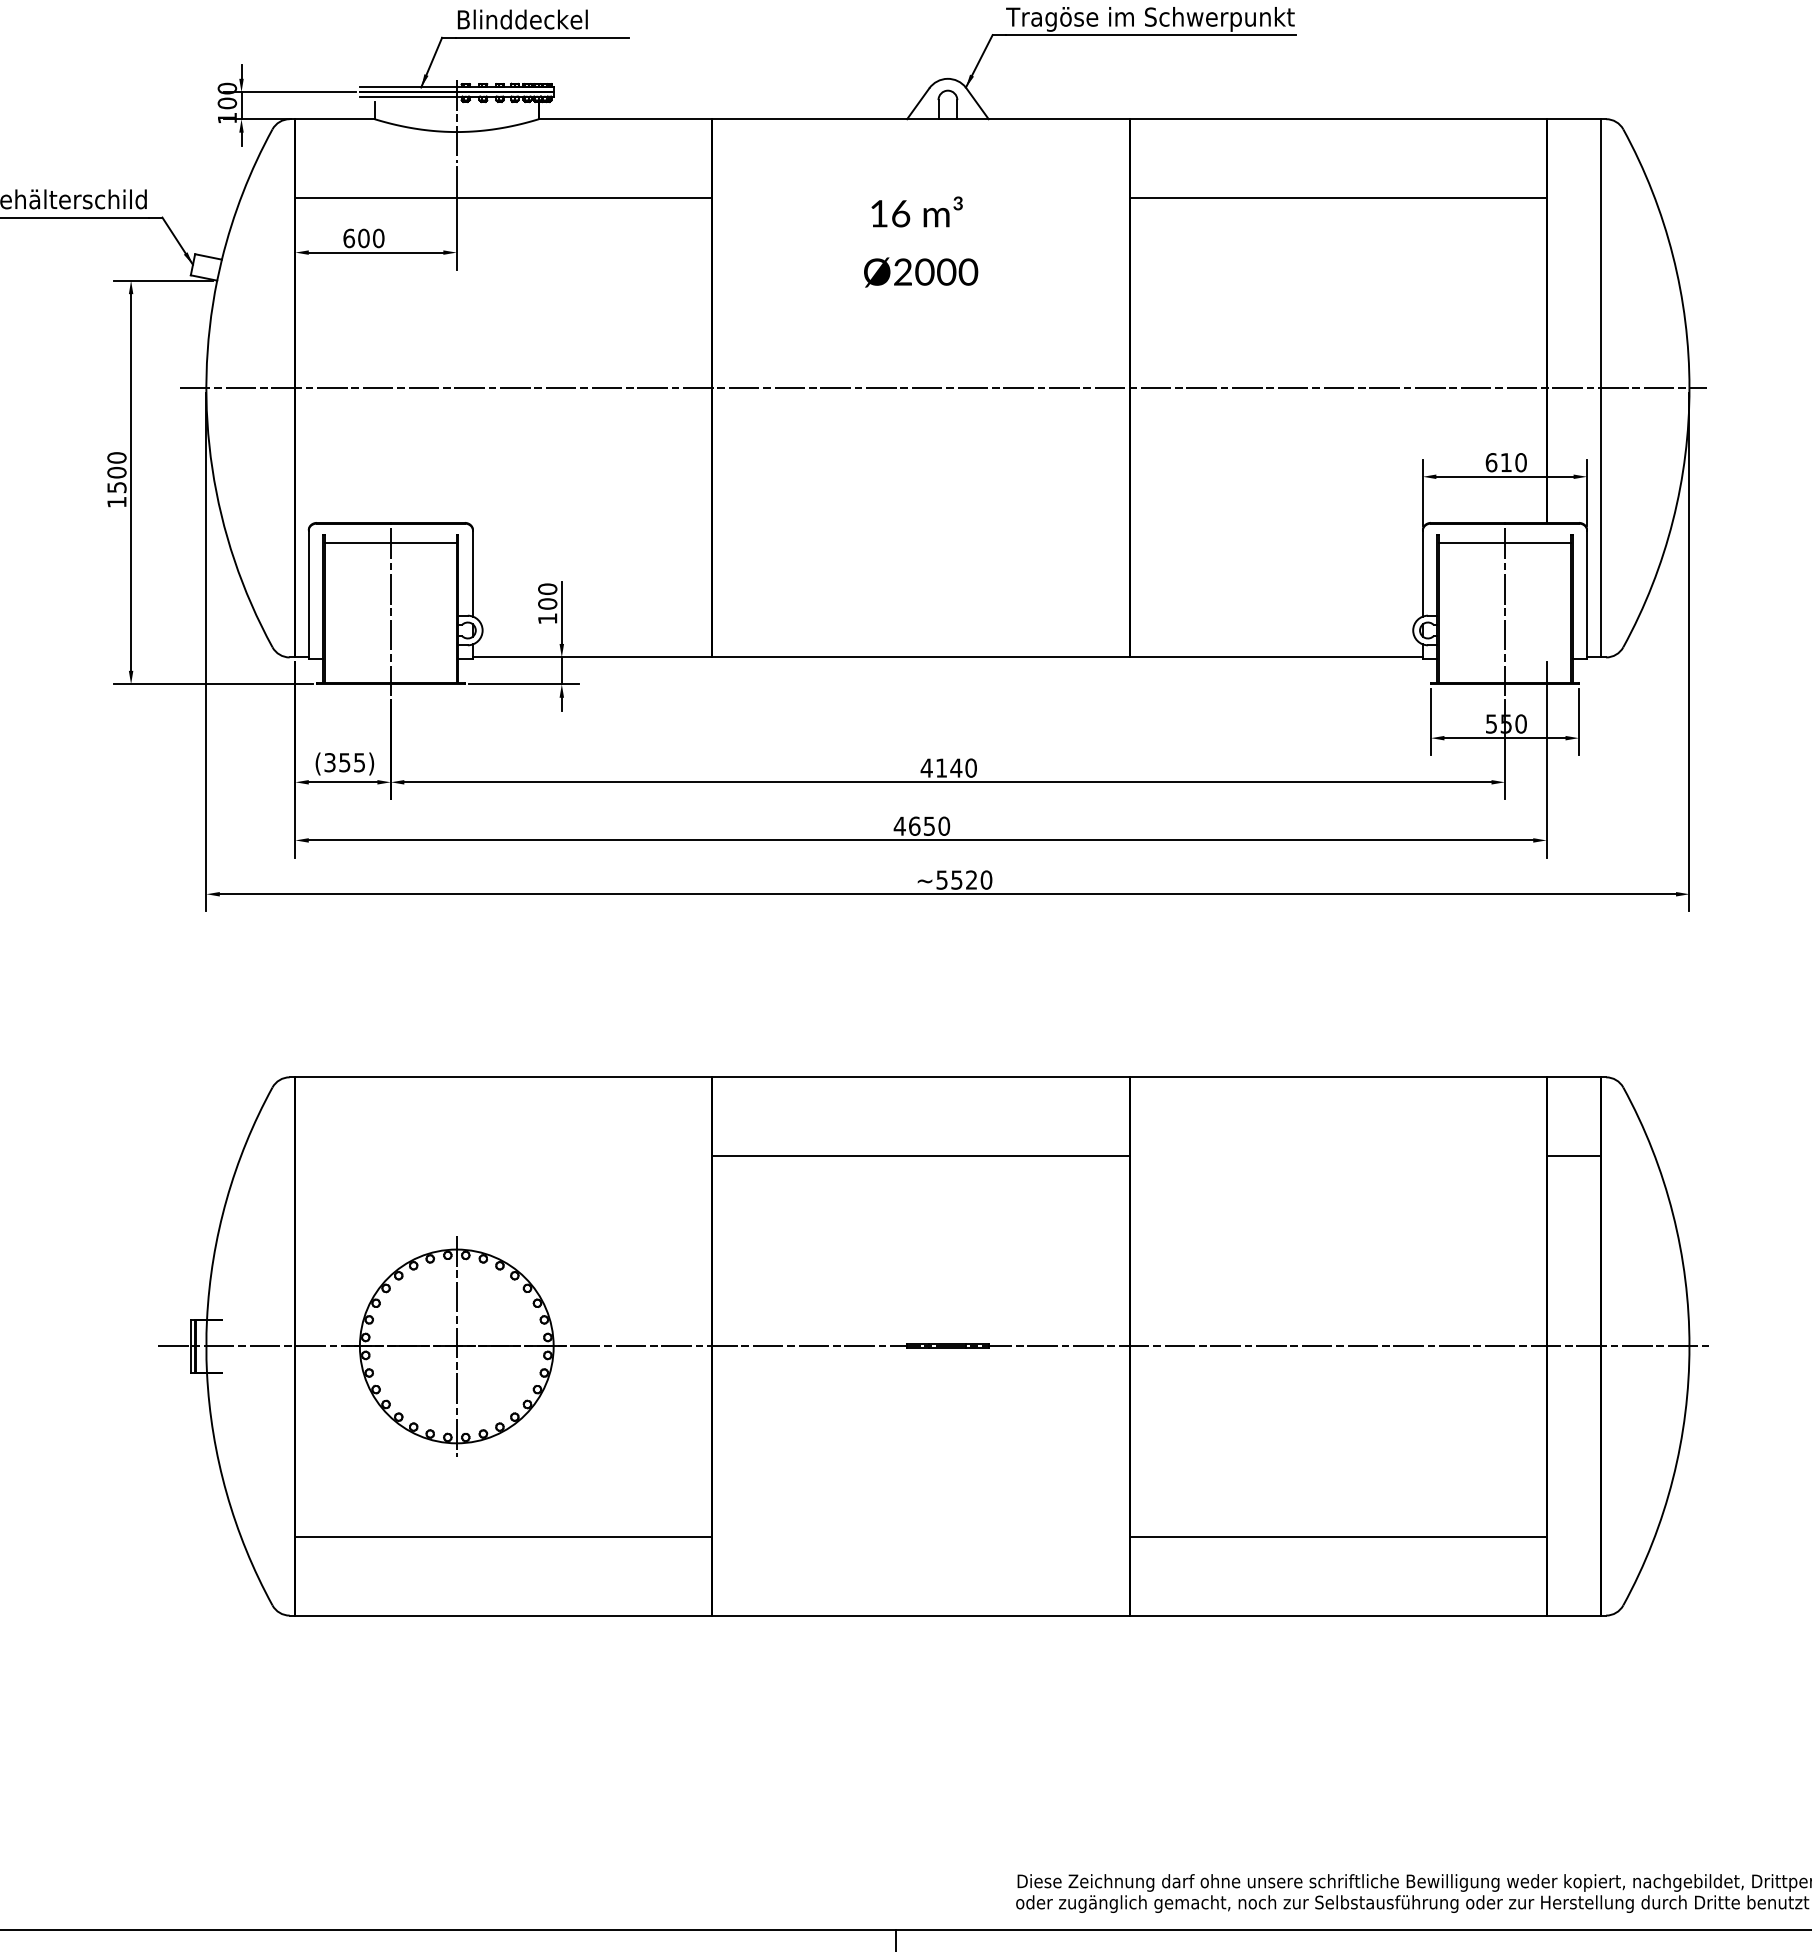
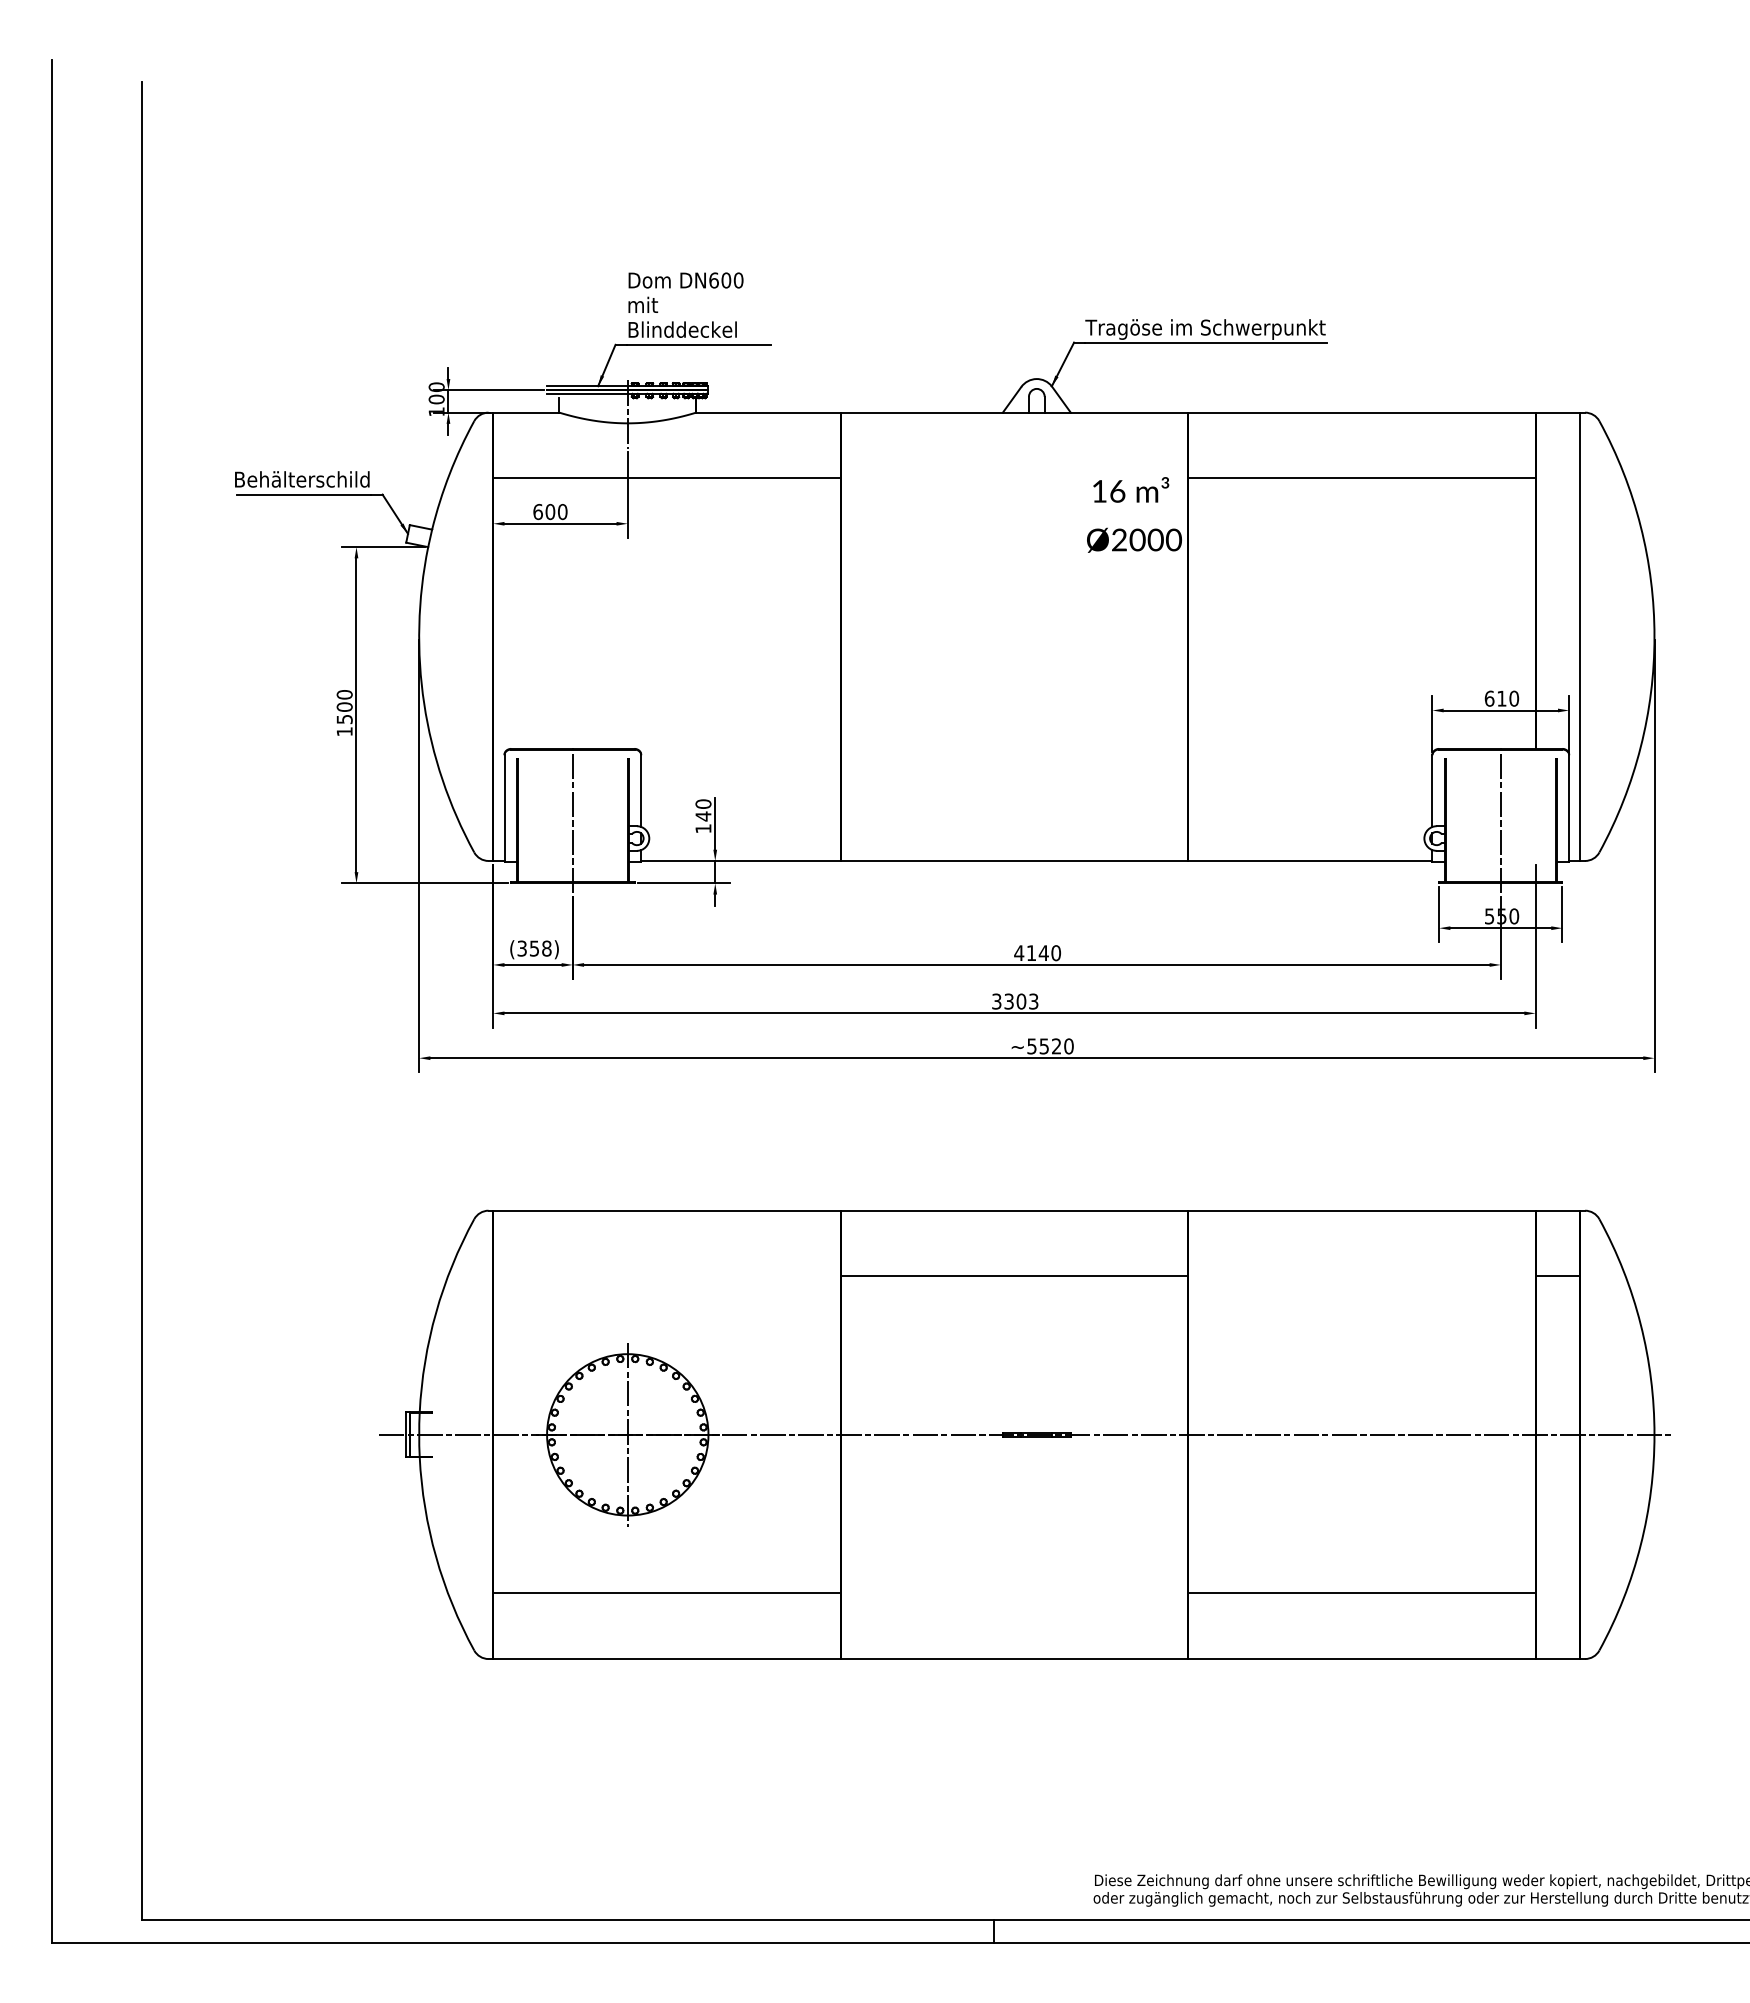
text: (921, 241) -> (1134, 514), moved
line: (942, 387) -> (1032, 636), removed
line: (390, 542) -> (572, 765), removed
line: (1504, 542) -> (1500, 765), removed
text: (547, 604) -> (703, 816), 100 -> 140
text: (359, 762) -> (546, 948), (355) -> (358)
text: (921, 826) -> (1014, 1001), 4650 -> 3303

